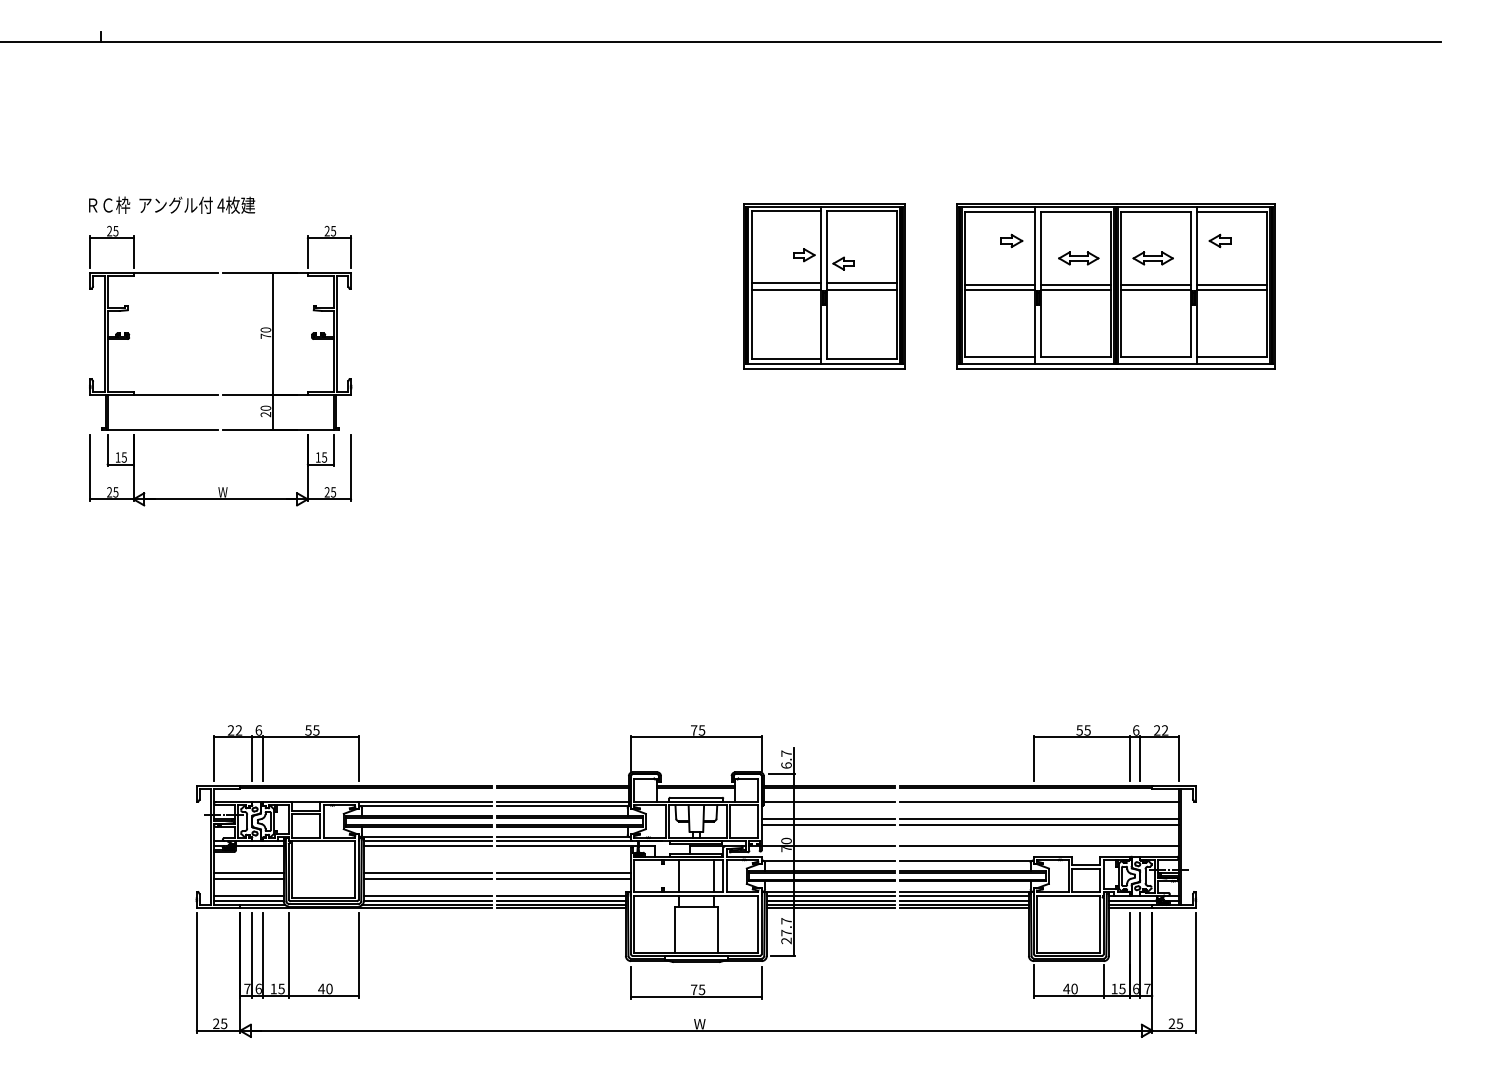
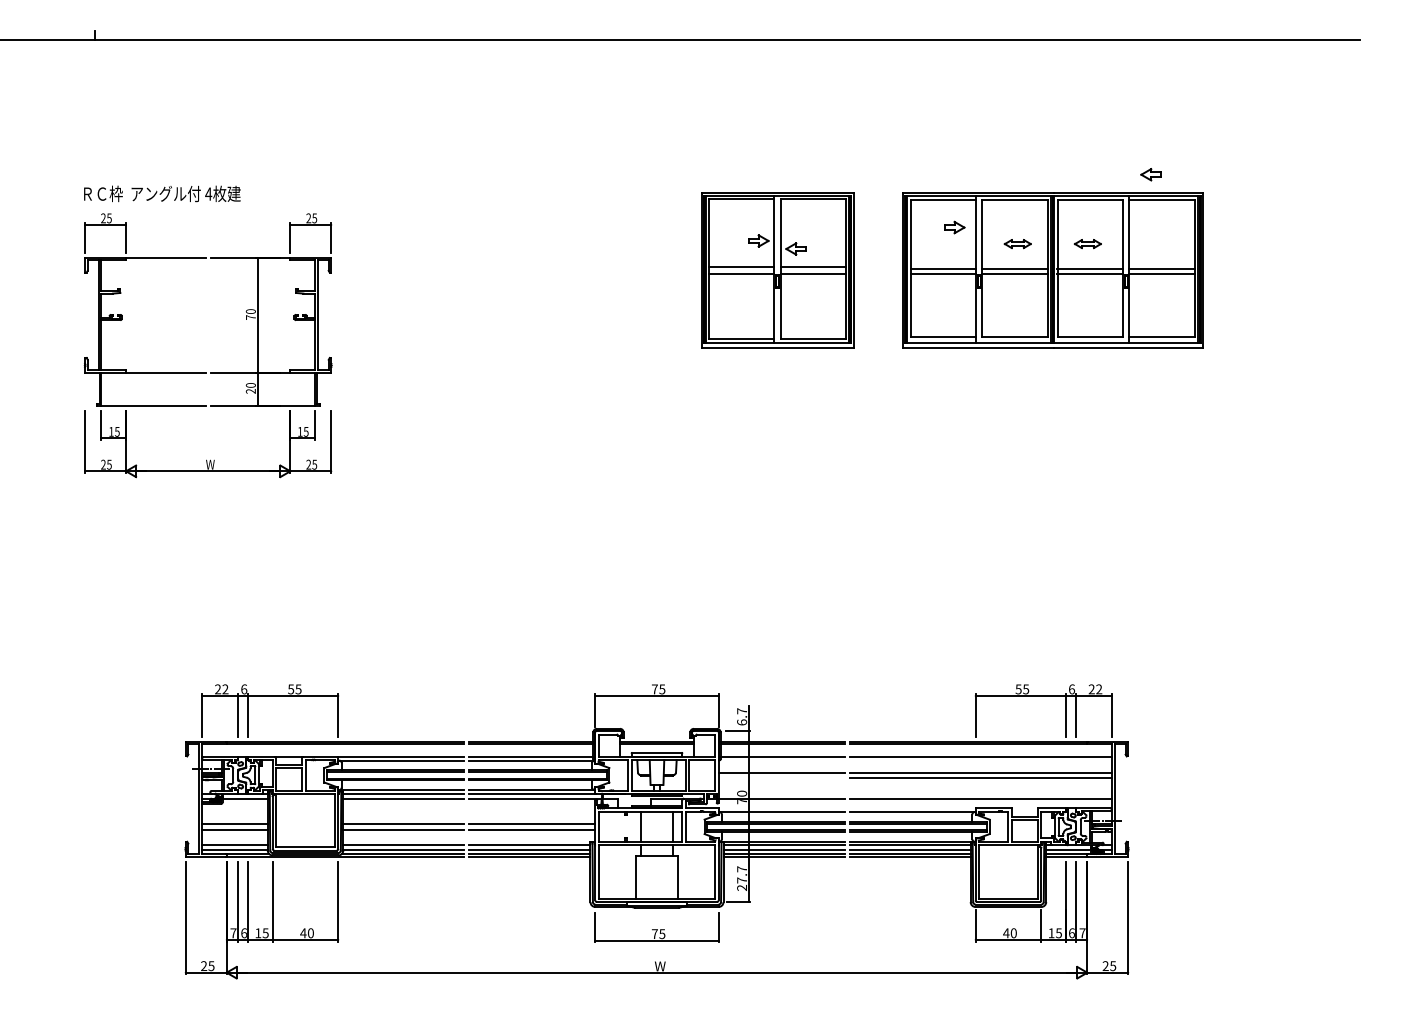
part: (1219, 240) -> (1150, 174), moved
part: (1078, 258) -> (1017, 244), size x0.7
part: (1152, 258) -> (1087, 244), size x0.7
line: (828, 824) -> (781, 778), removed

